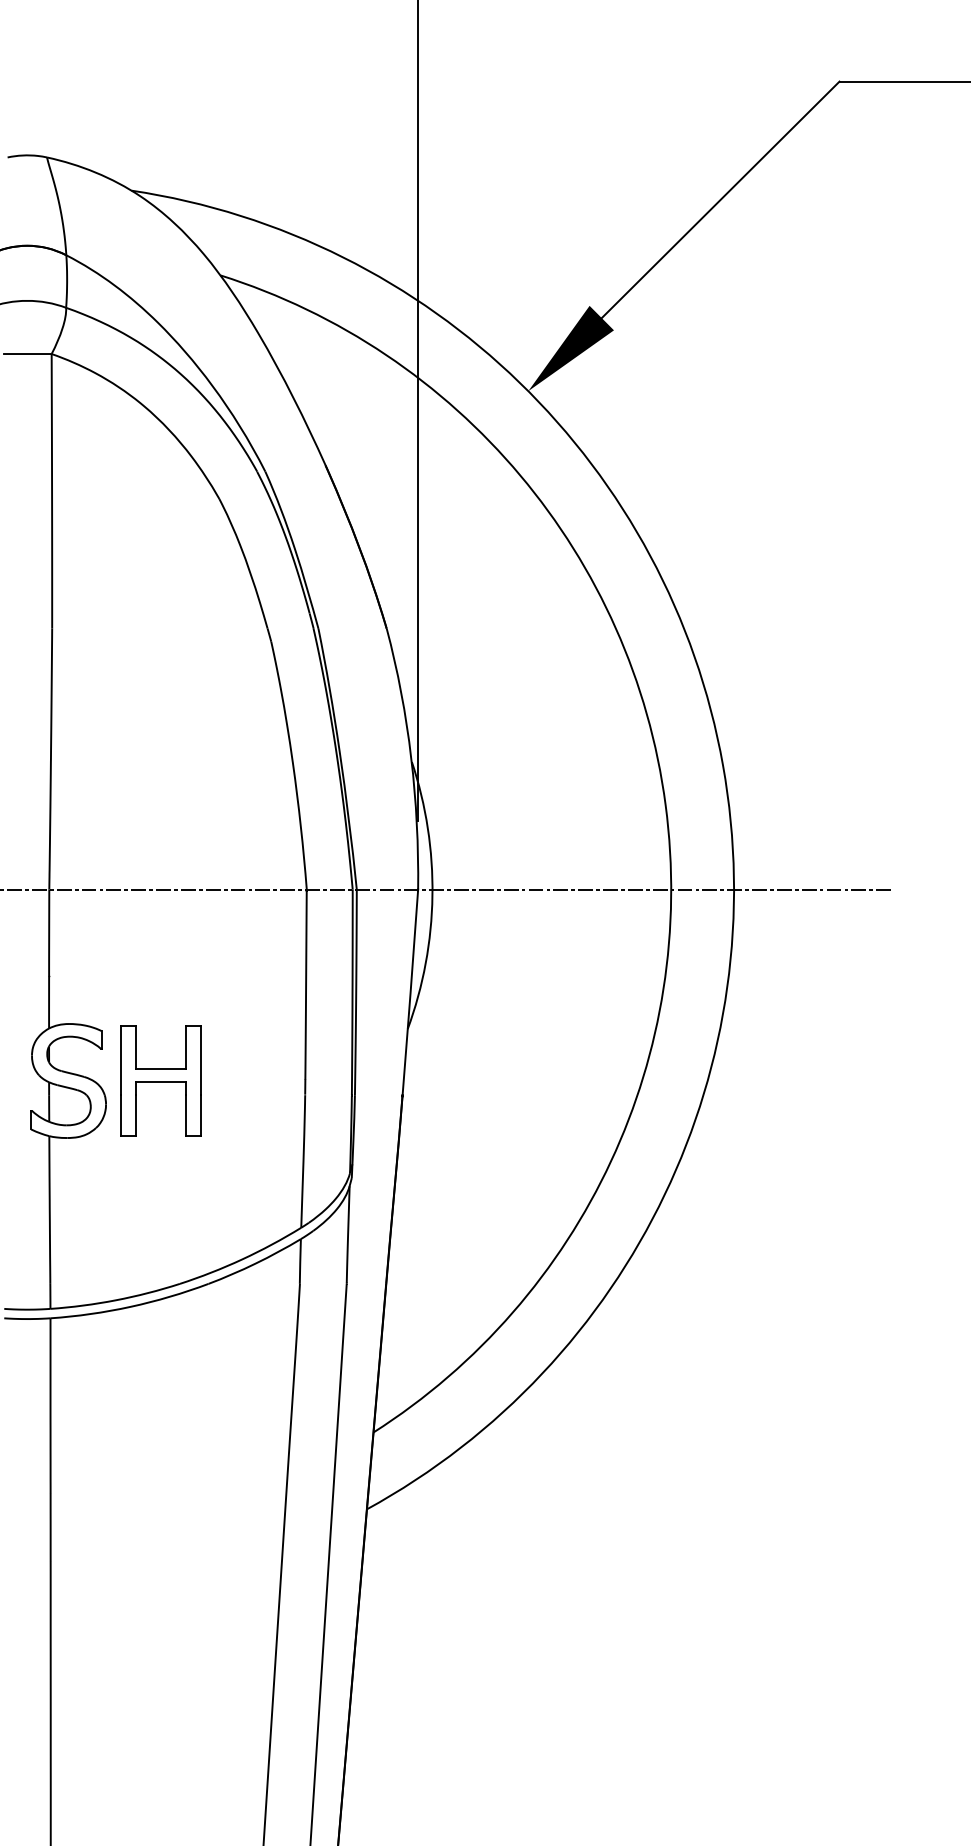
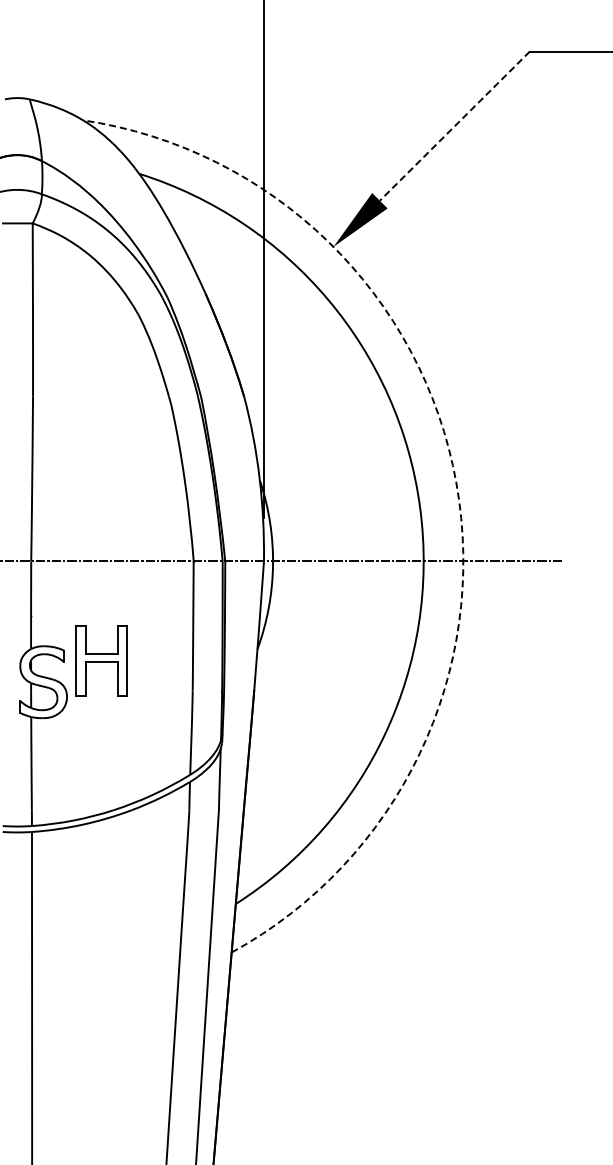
line: (720, 200) -> (454, 126), solid -> dashed
arc: (723, 766) -> (456, 483), solid -> dashed
part: (160, 1079) -> (101, 660), moved

